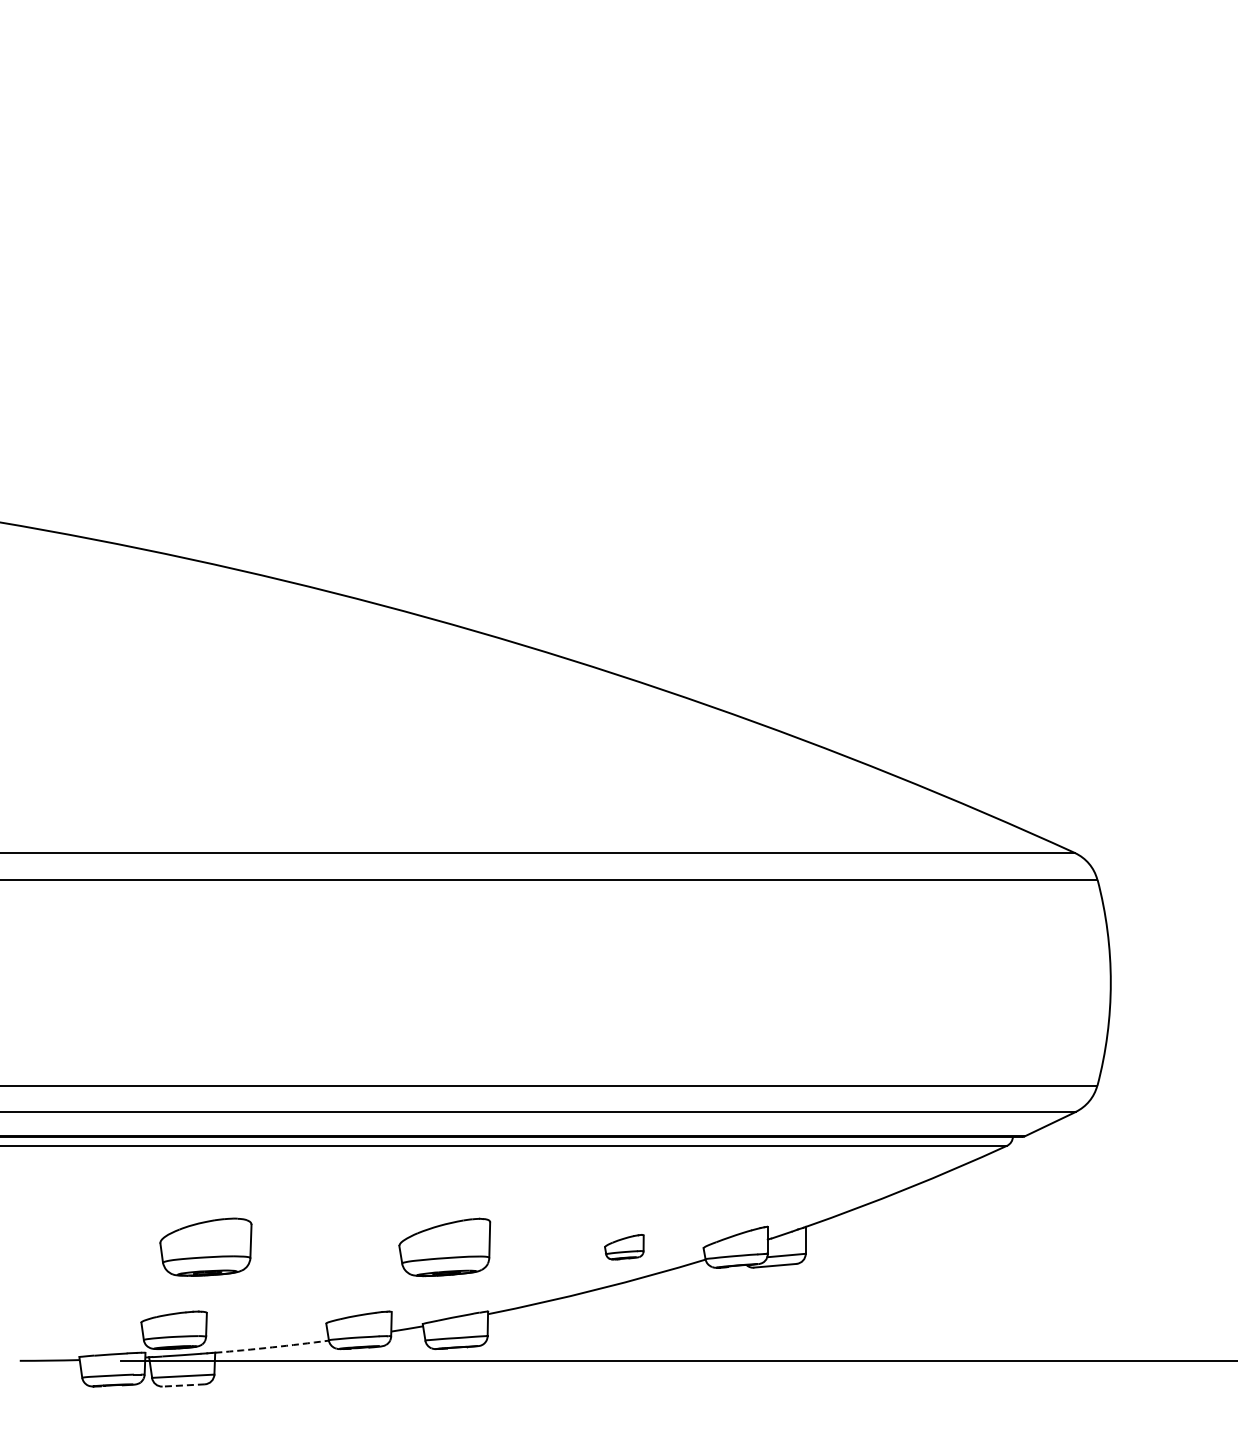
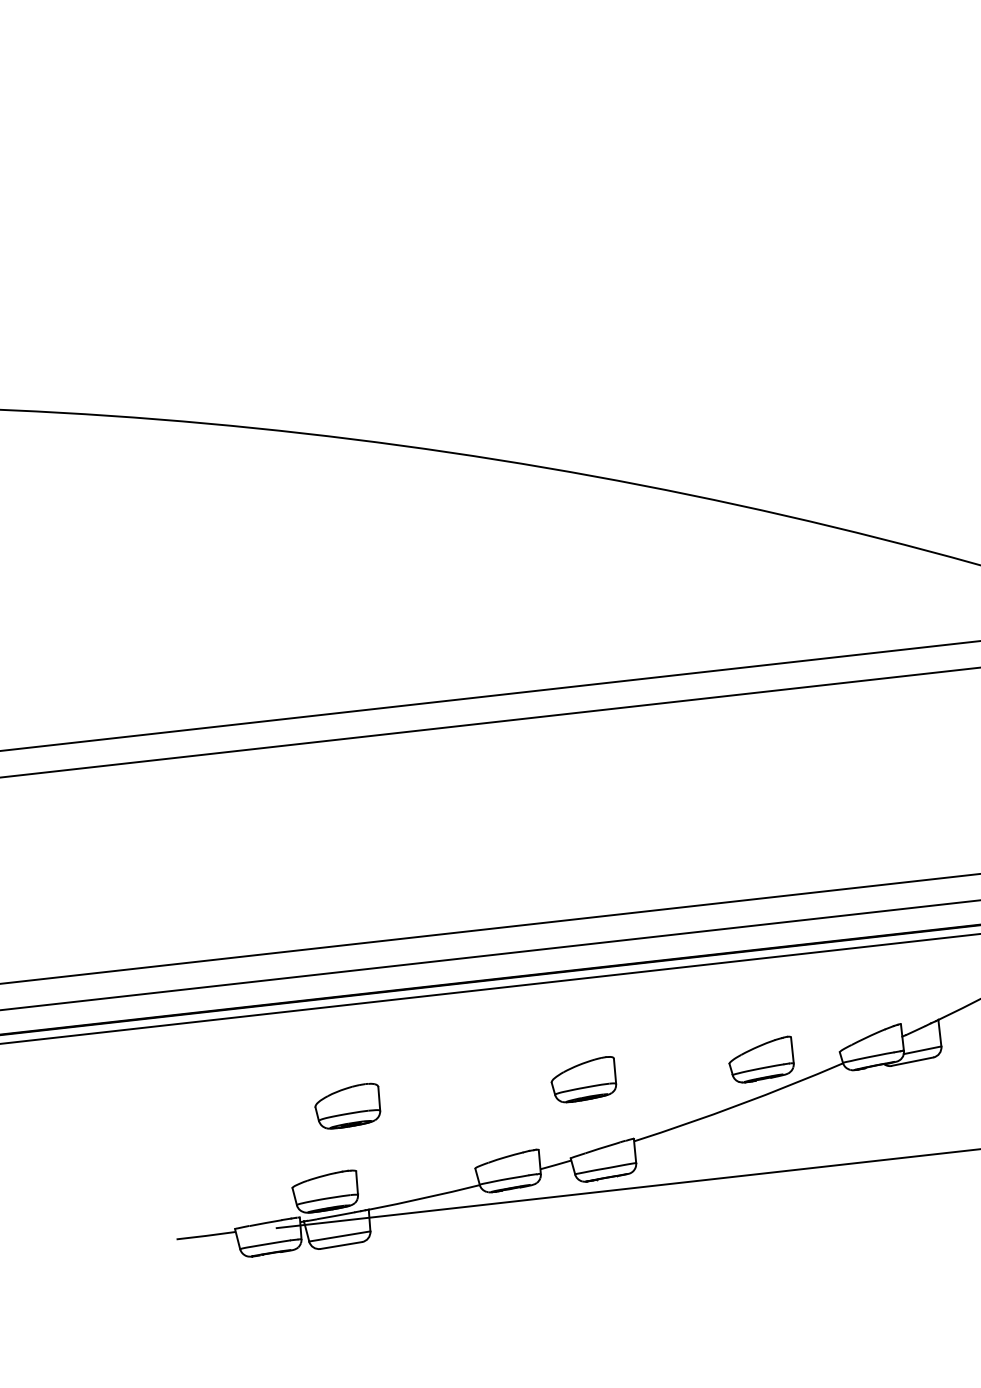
part: (444, 1246) -> (583, 1079), size x0.71
part: (624, 1246) -> (761, 1059), size x1.67
part: (205, 1247) -> (347, 1106), size x0.71
arc: (272, 1347) -> (424, 1198), dashed -> solid
line: (183, 1385) -> (341, 1245), dashed -> solid

